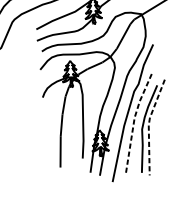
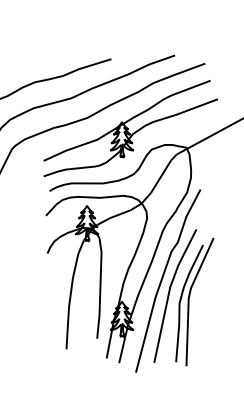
line: (134, 122) -> (169, 293), dashed -> solid
line: (148, 125) -> (188, 298), dashed -> solid

